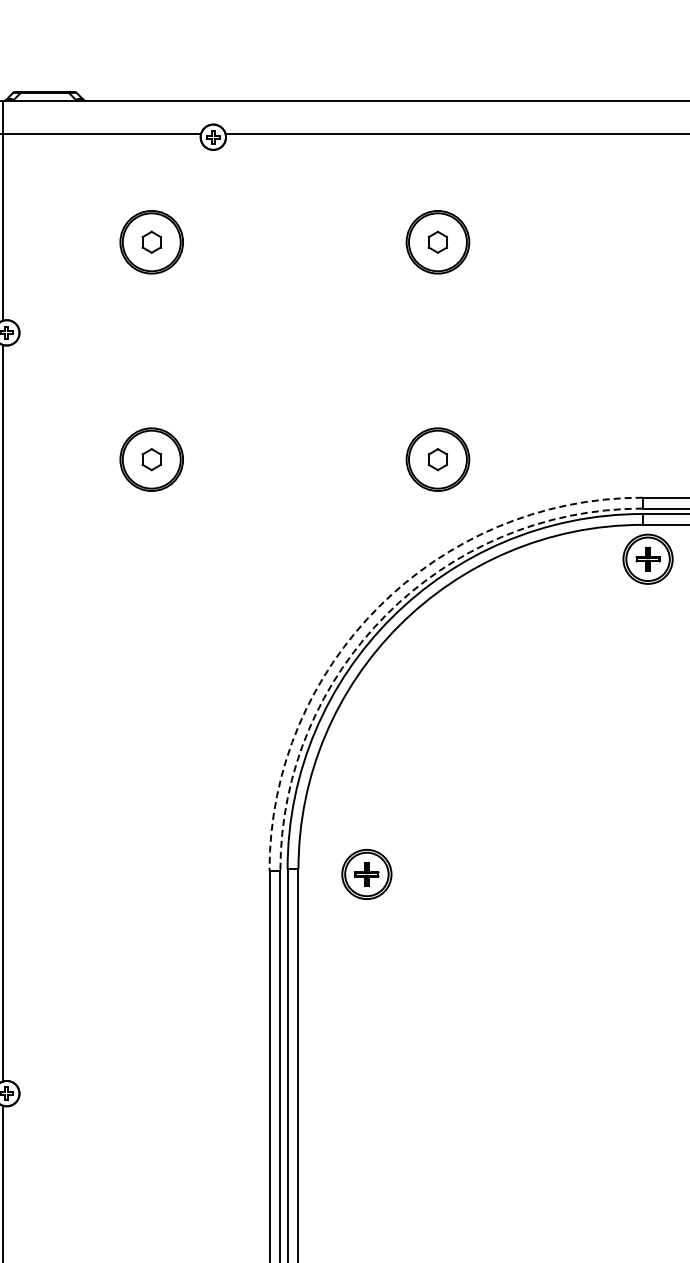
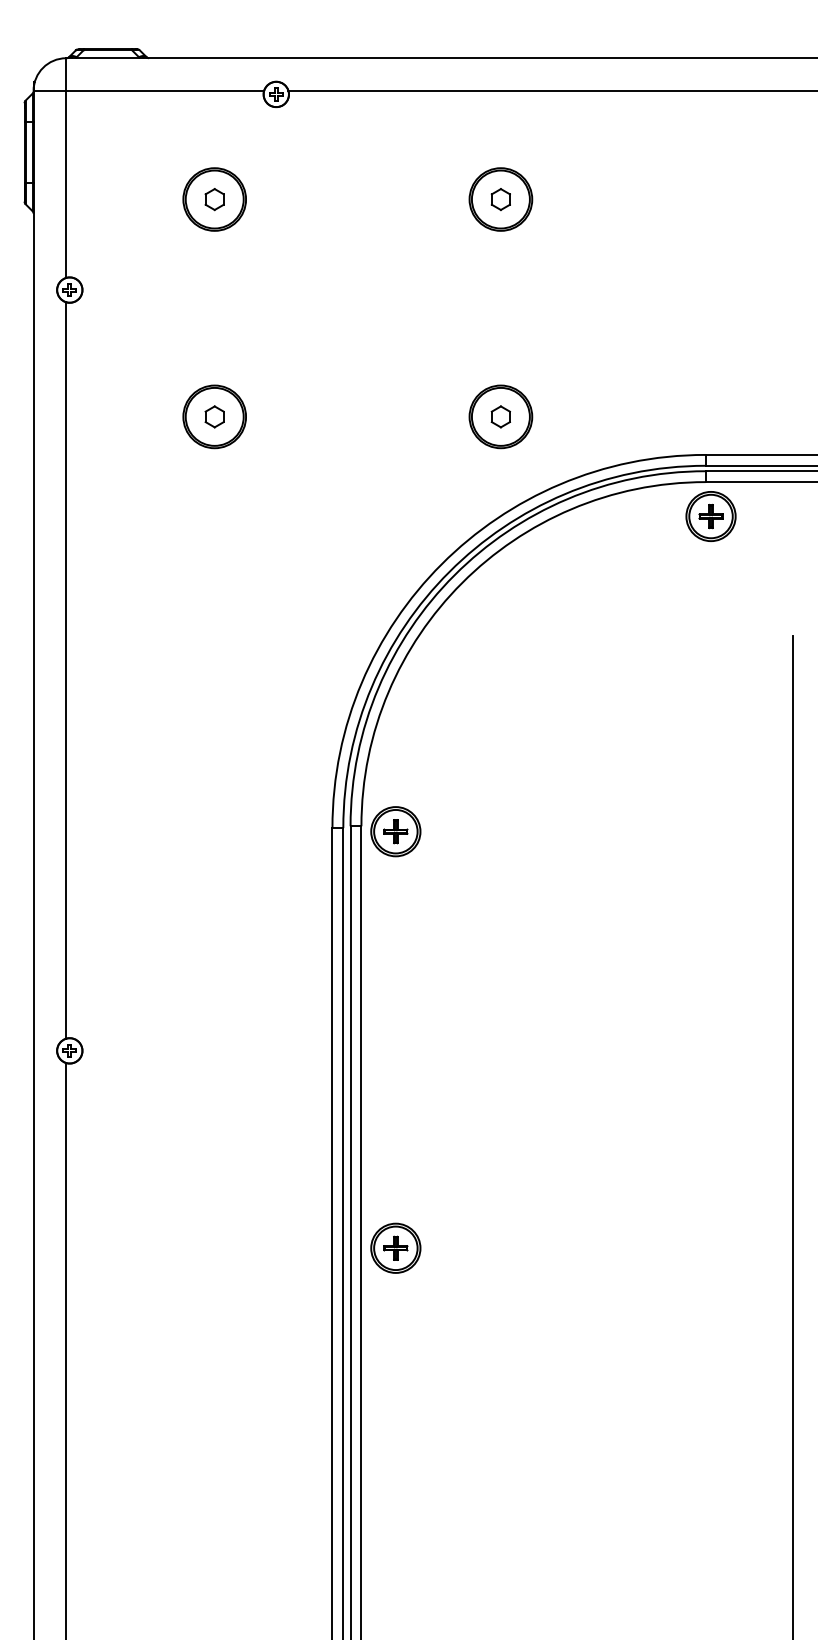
arc: (378, 607) -> (441, 564), dashed -> solid
arc: (386, 614) -> (449, 571), dashed -> solid
part: (366, 874) -> (395, 831), moved

